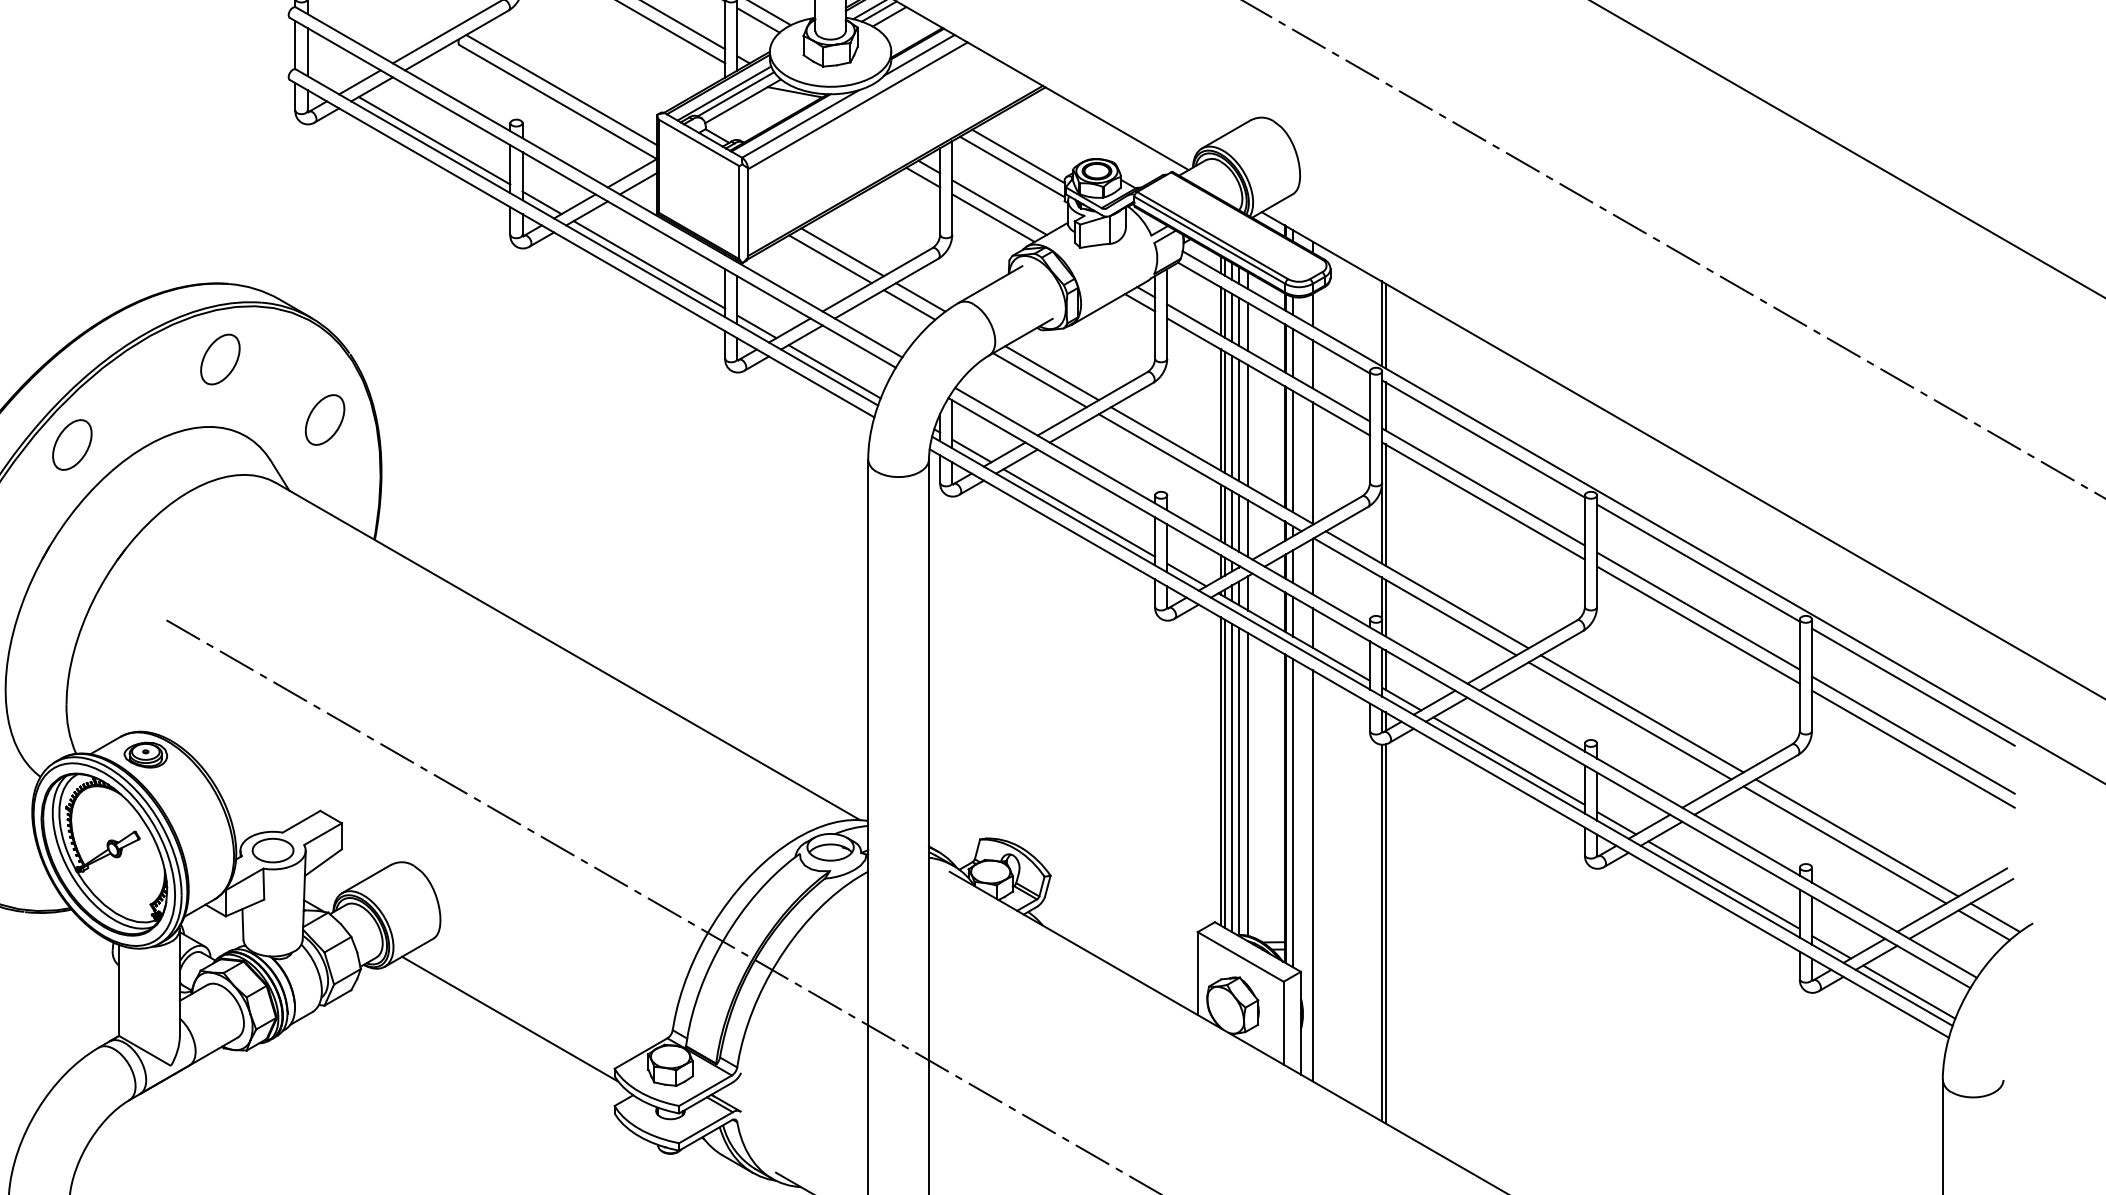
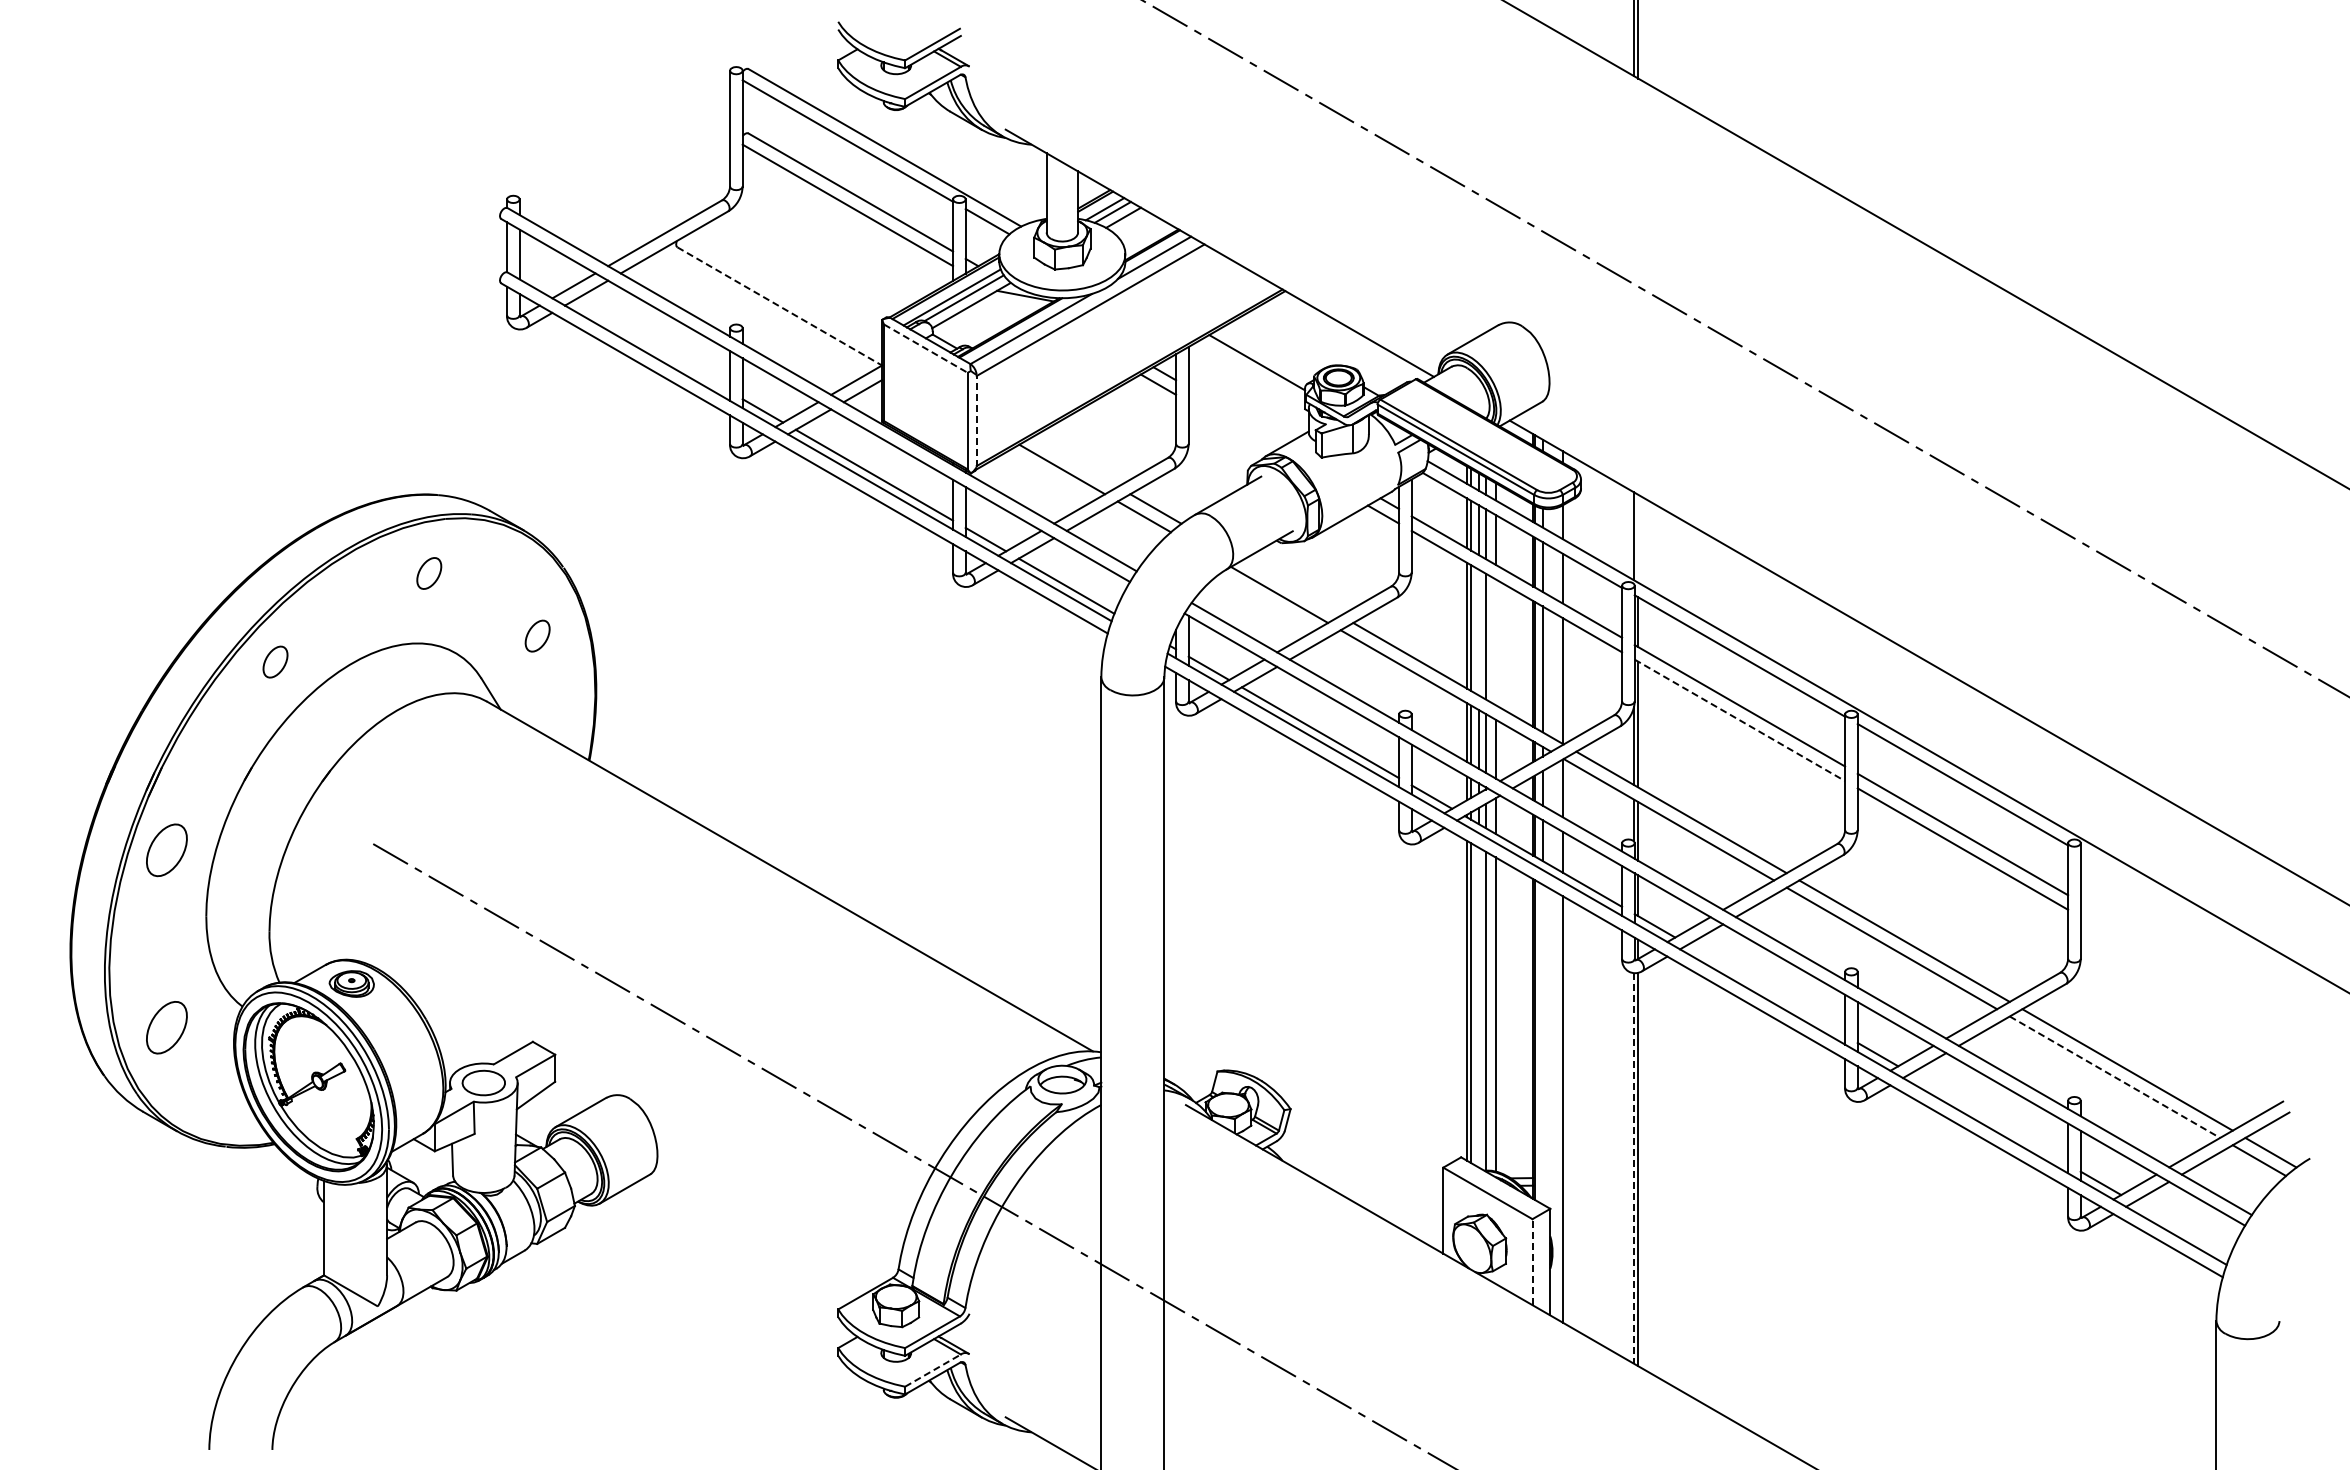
line: (561, 89) -> (783, 293), removed
line: (558, 102) -> (780, 306), solid -> dashed
line: (434, 140) -> (651, 346), removed
line: (699, 142) -> (926, 348), solid -> dashed
line: (1011, 166) -> (1250, 373), removed
line: (999, 207) -> (1237, 415), removed
line: (747, 212) -> (976, 420), solid -> dashed
line: (993, 217) -> (1231, 426), removed
line: (842, 251) -> (1074, 461), removed
line: (1385, 325) -> (1638, 538), removed
part: (220, 359) -> (429, 573), size x0.6
line: (1051, 373) -> (1291, 587), removed
line: (1231, 416) -> (1478, 632), removed
part: (324, 419) -> (537, 635), size x0.6
line: (1248, 426) -> (1495, 642), removed
part: (72, 444) -> (275, 661), size x0.6
line: (1484, 501) -> (1740, 720), solid -> dashed
line: (1912, 687) -> (2185, 913), removed
line: (1912, 735) -> (2185, 963), removed
line: (1912, 748) -> (2185, 977), removed
line: (1509, 760) -> (1766, 989), removed
line: (1231, 777) -> (1478, 1007), removed
line: (1293, 813) -> (1542, 1044), removed
line: (1845, 845) -> (2115, 1077), solid -> dashed
line: (1724, 884) -> (1989, 1118), removed
line: (1381, 932) -> (1633, 1168), solid -> dashed
line: (1909, 991) -> (2181, 1229), removed
line: (509, 1018) -> (729, 1257), removed
line: (1283, 1023) -> (1532, 1262), solid -> dashed
line: (706, 1127) -> (933, 1370), solid -> dashed

